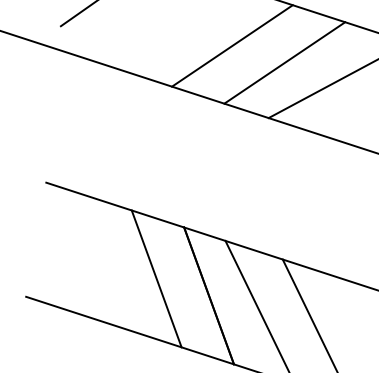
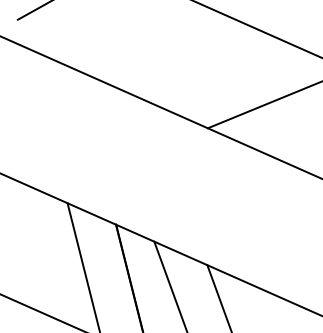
line: (232, 45) -> (180, 55), removed
line: (284, 62) -> (228, 76), removed

